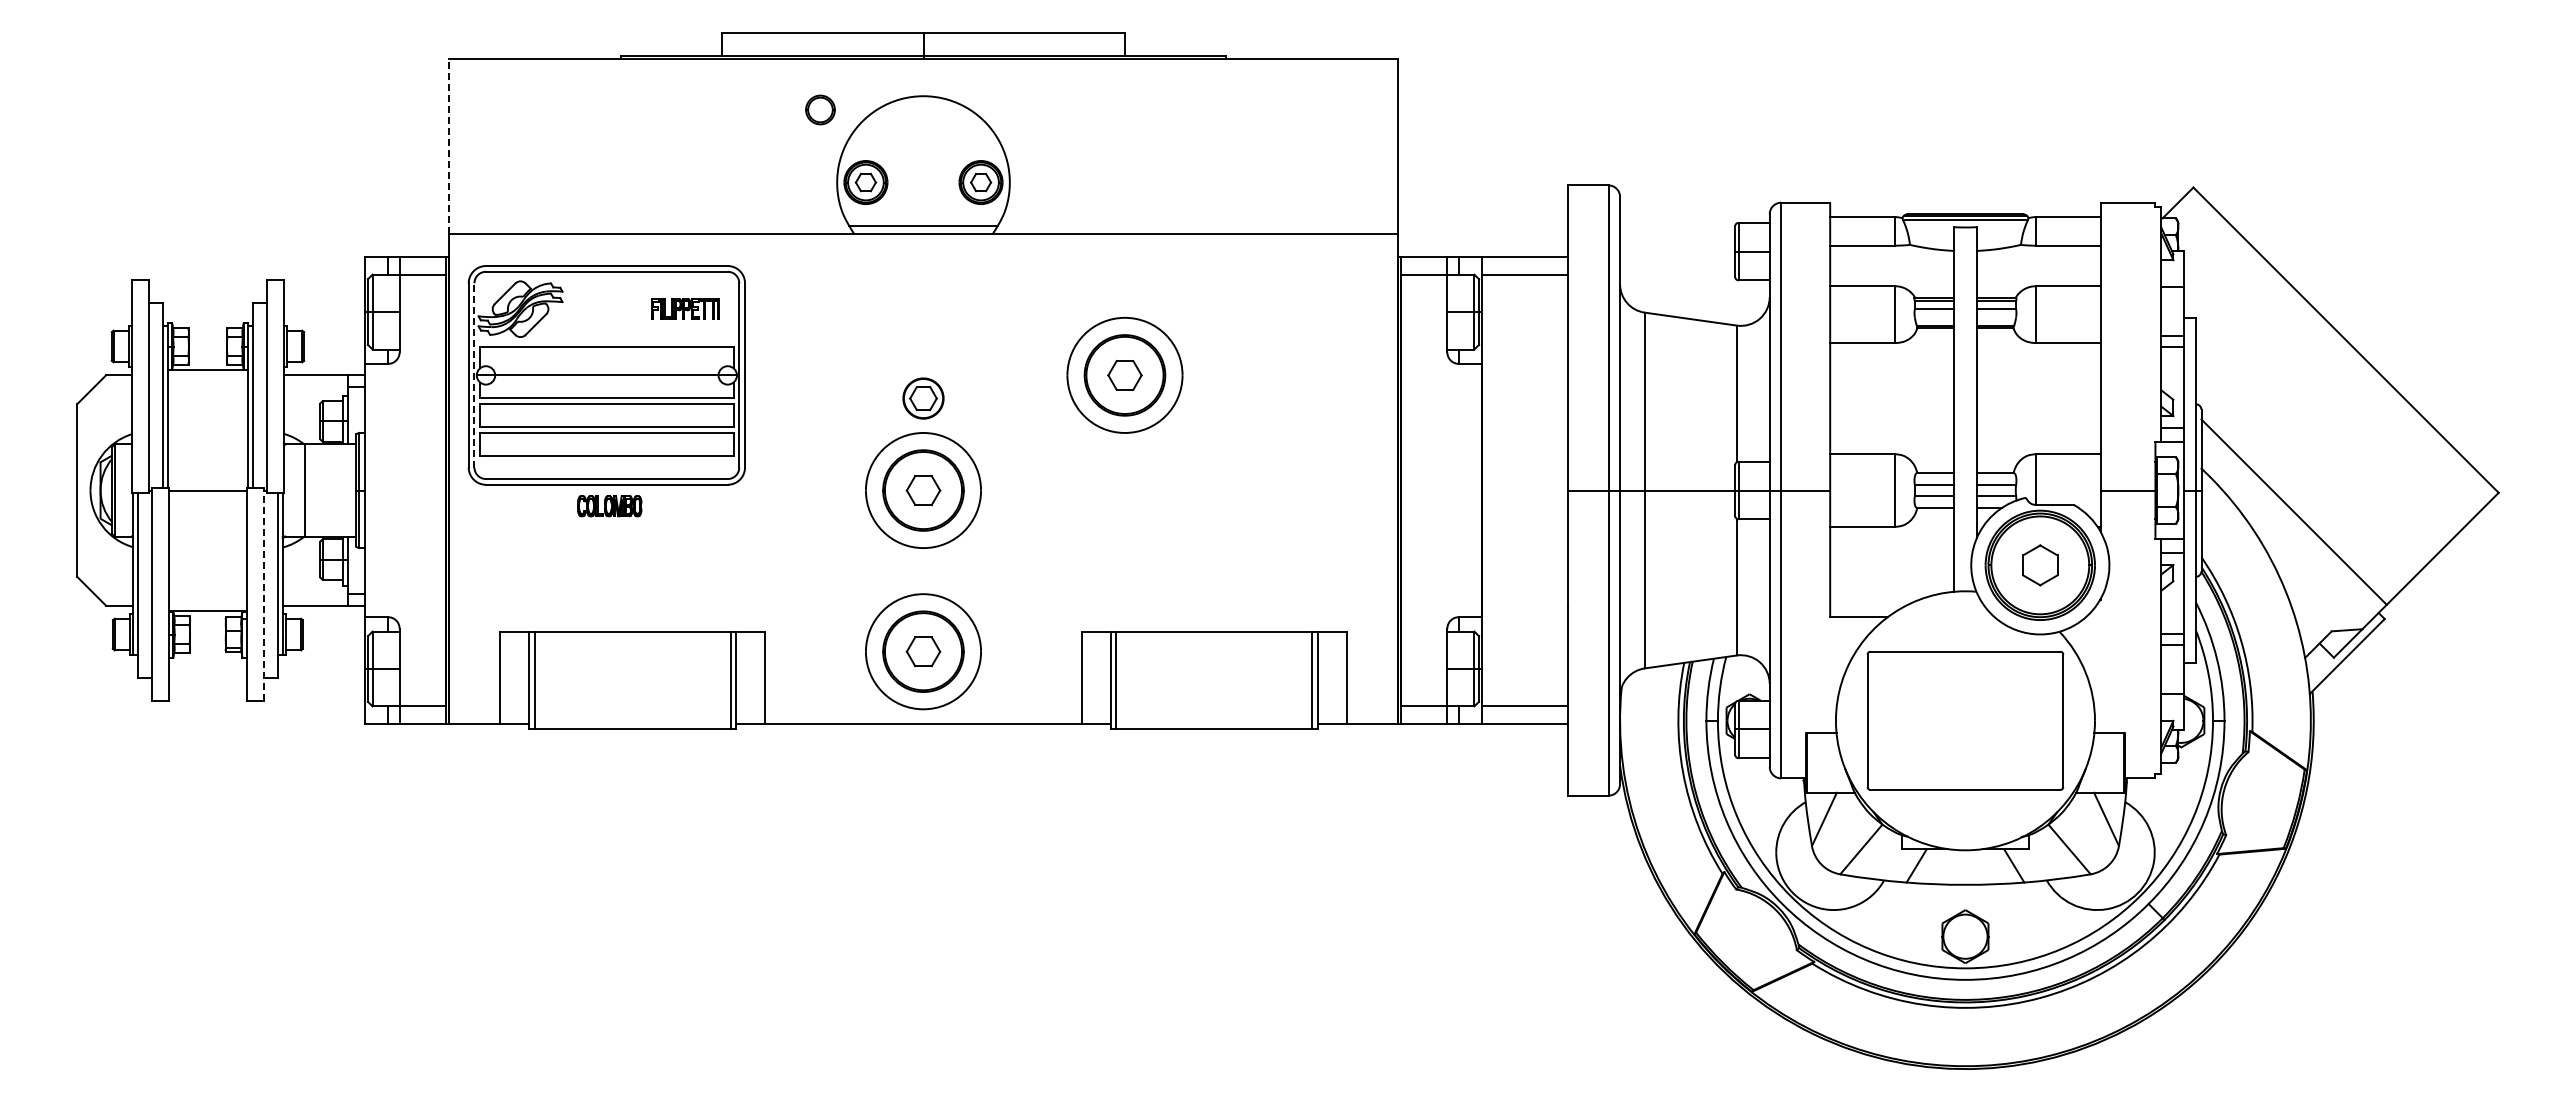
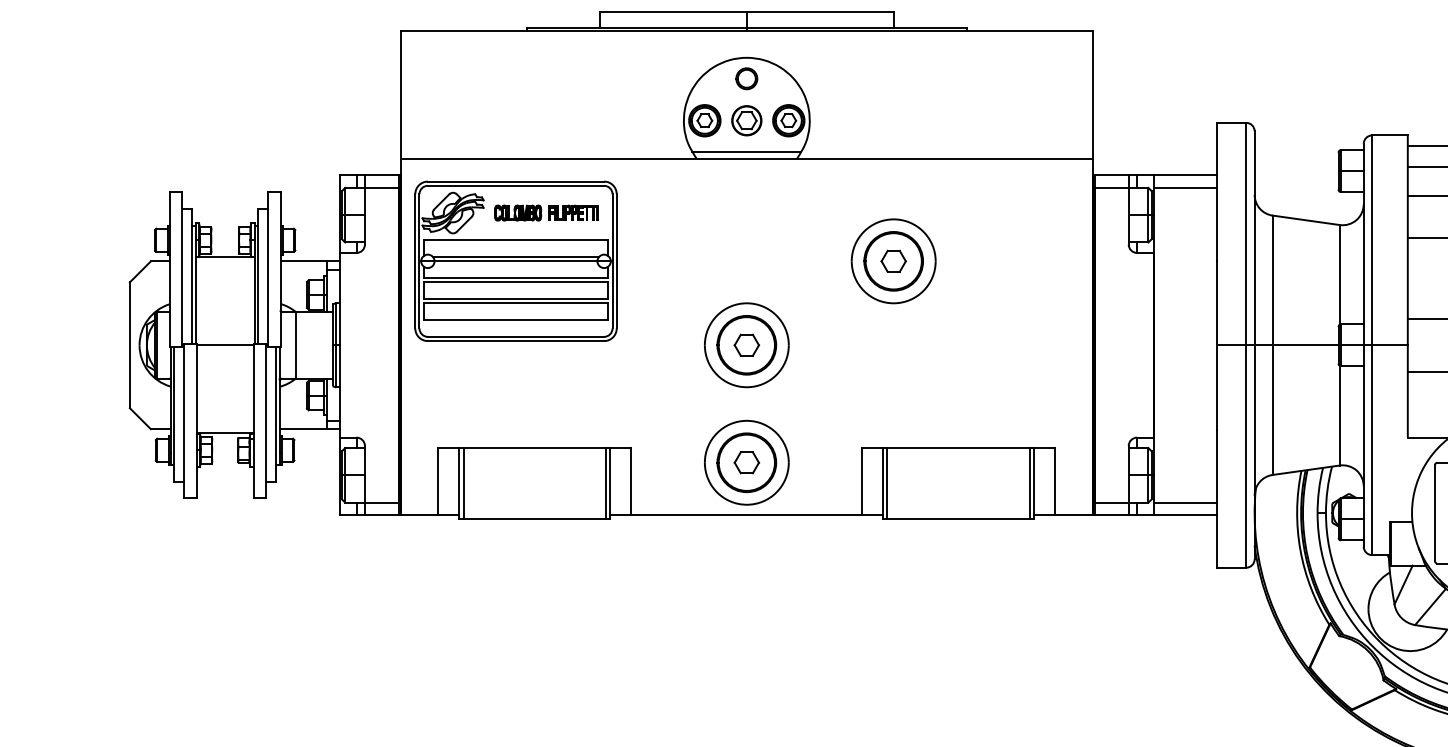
part: (820, 109) -> (746, 78), moved
line: (448, 146) -> (400, 94), dashed -> solid
line: (606, 369) -> (515, 257), added
line: (474, 374) -> (419, 260), dashed -> solid
part: (923, 398) -> (746, 120), moved
part: (609, 506) -> (517, 213), moved
line: (264, 594) -> (266, 421), dashed -> solid

